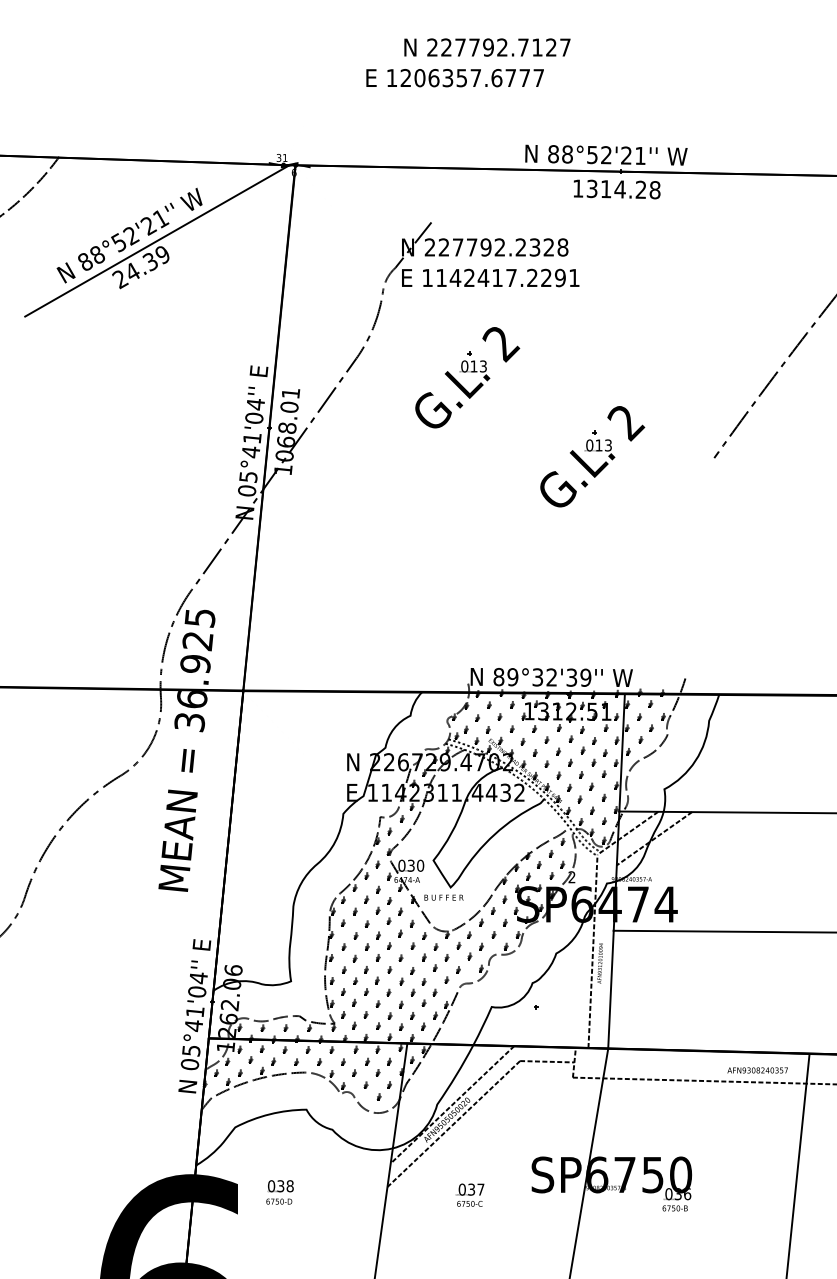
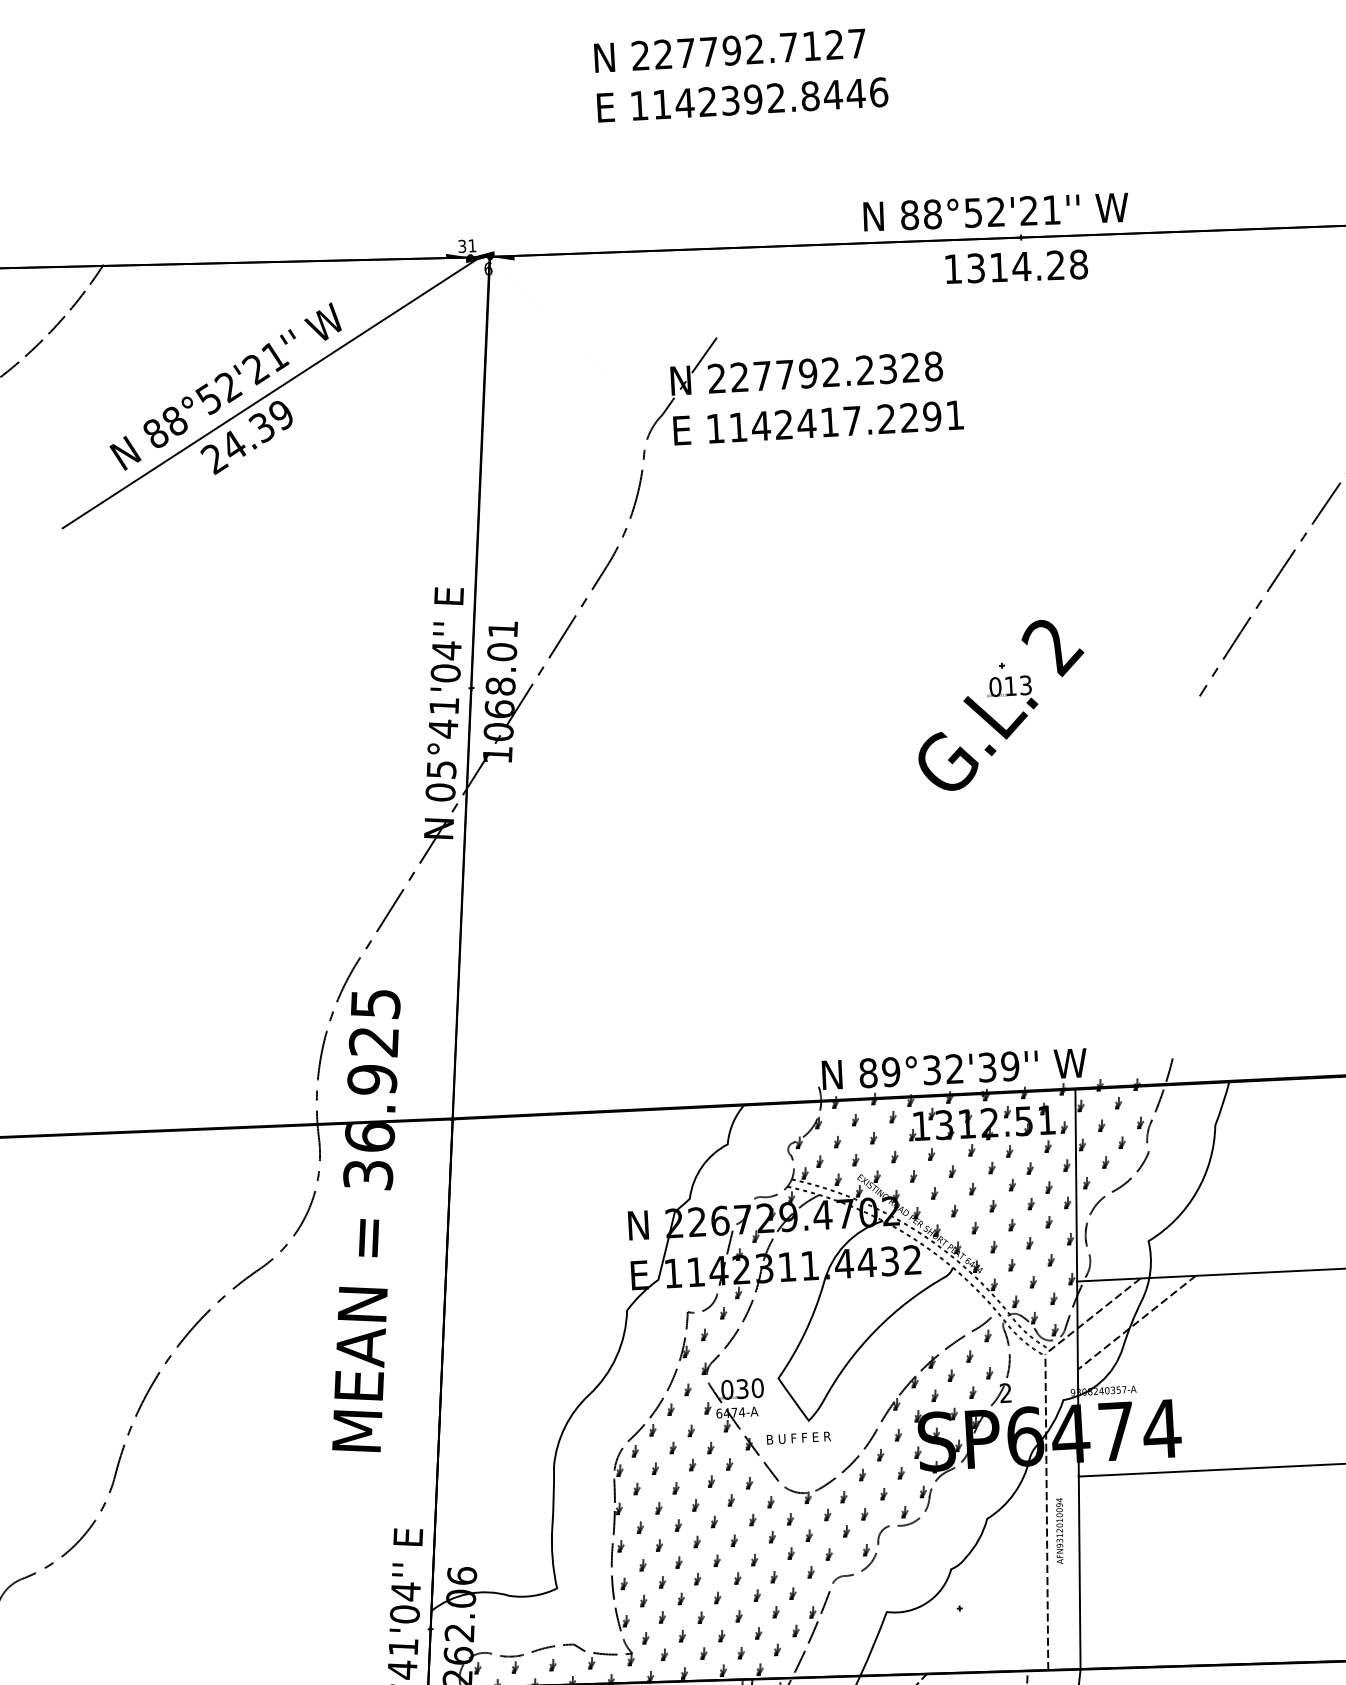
text: (487, 47) -> (730, 50), moved
text: (472, 78) -> (770, 99), 1206357.6777 -> 1142392.8446
part: (467, 377) -> (789, 587), removed

